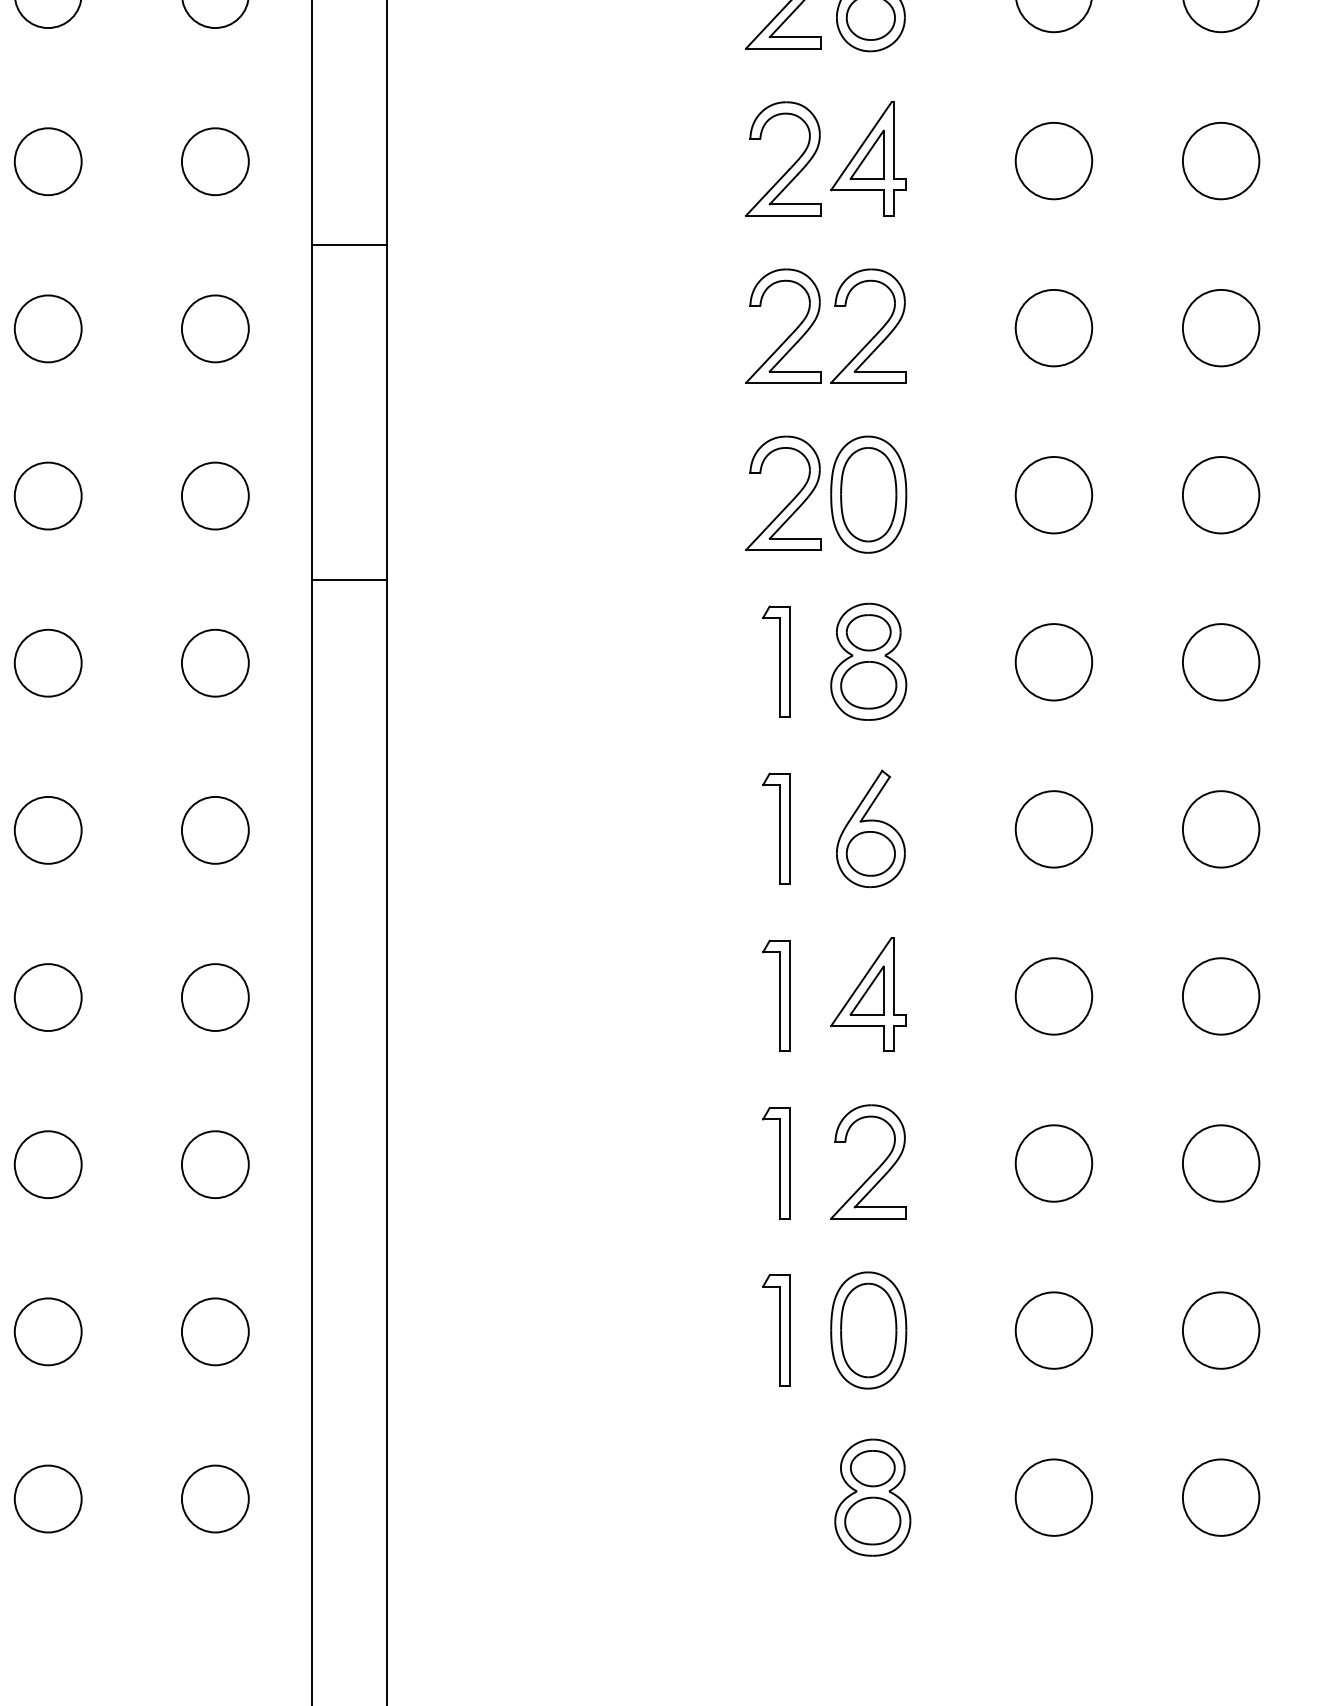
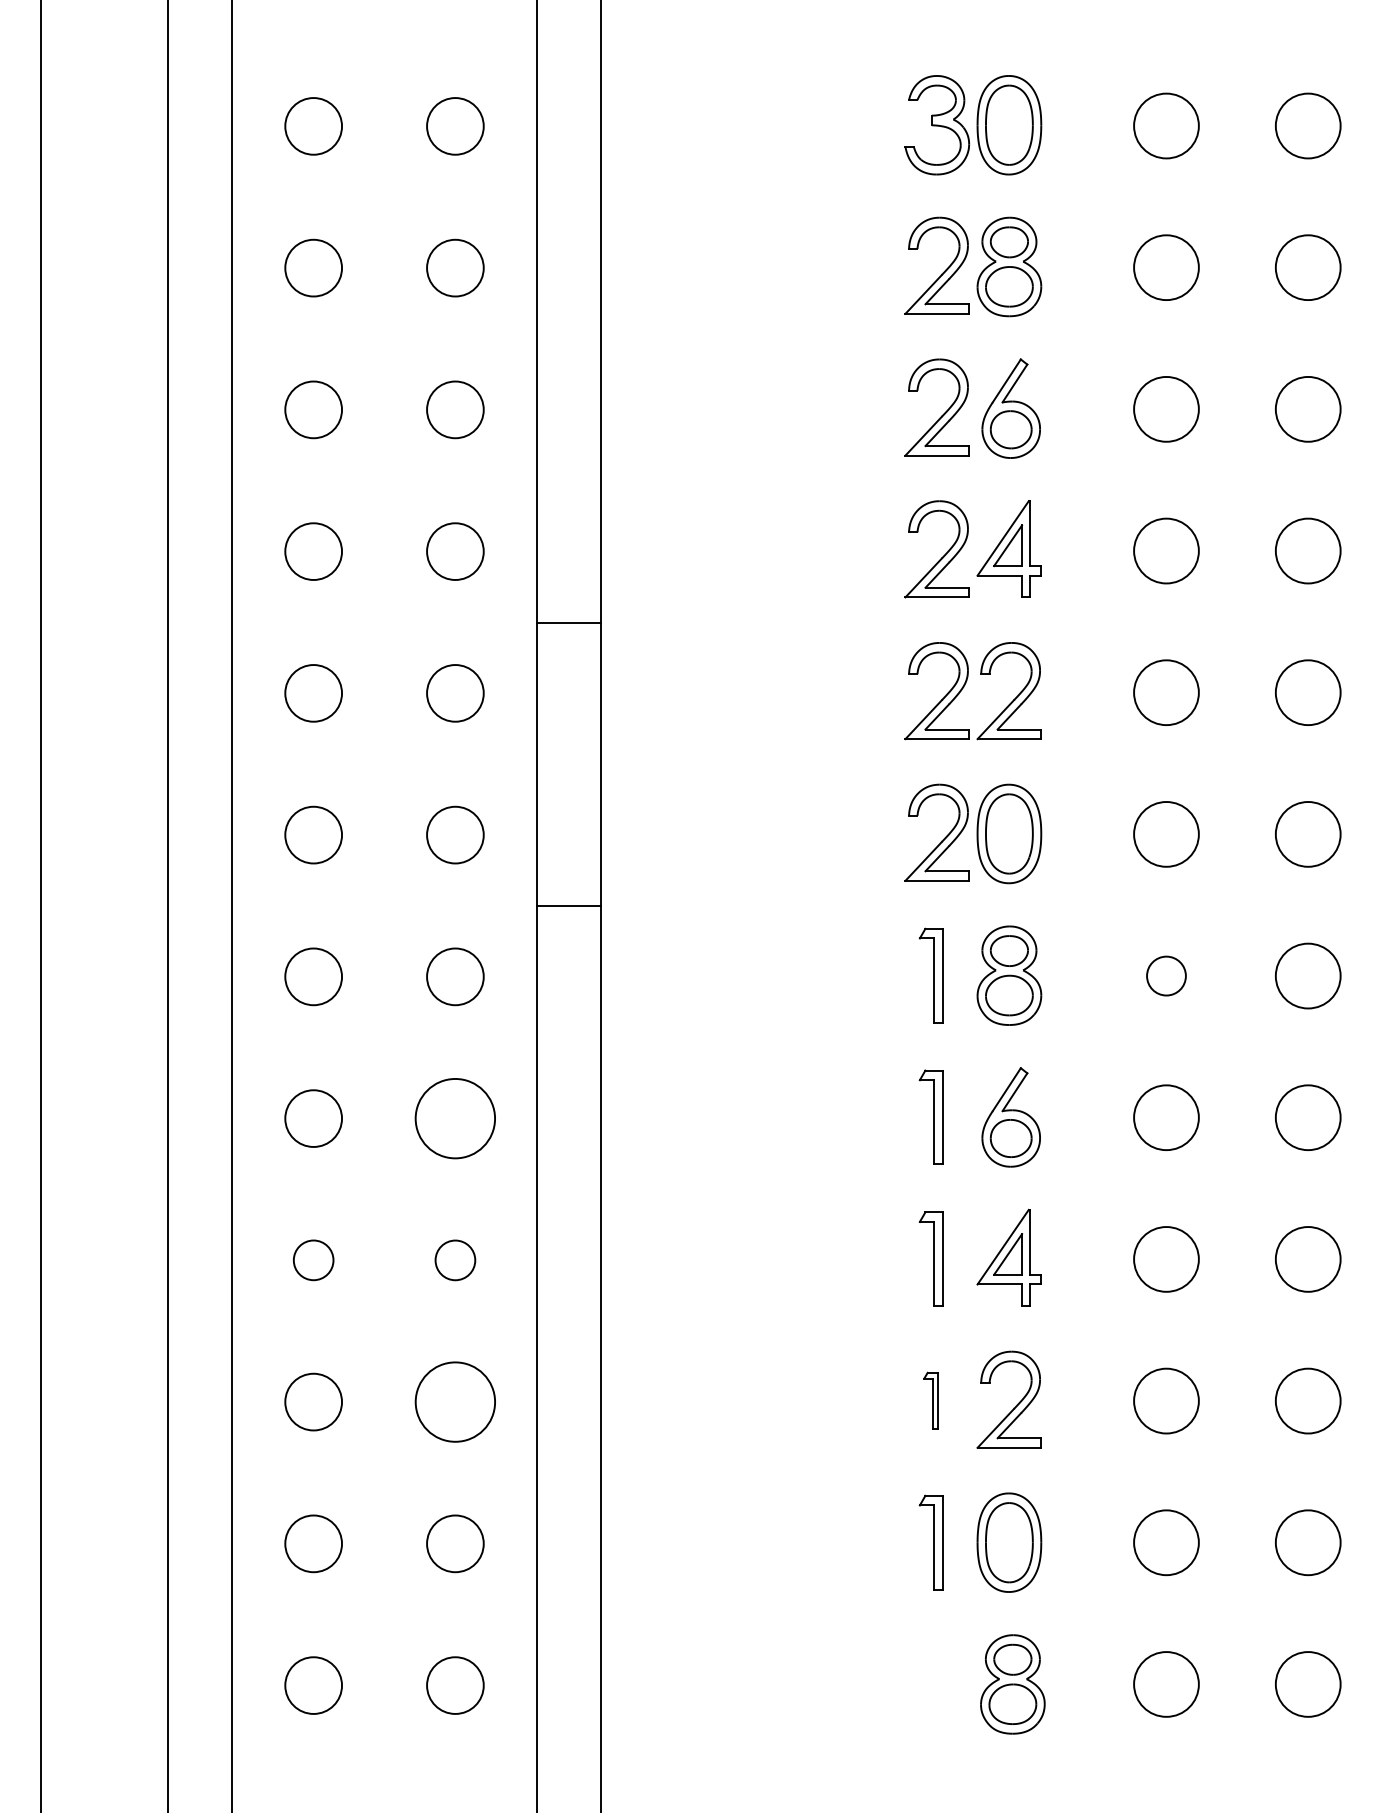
circle: (1053, 661) -> (1166, 975), size x0.6
circle: (215, 830) -> (455, 1118), size x1.4
circle: (48, 997) -> (313, 1260), size x0.7
circle: (215, 997) -> (455, 1260), size x0.7
part: (775, 1162) -> (930, 1400), size x0.6
circle: (215, 1163) -> (455, 1401), size x1.4

